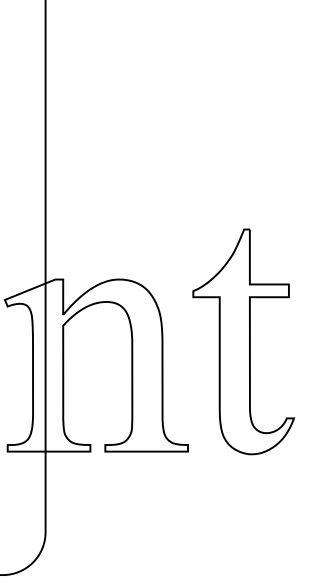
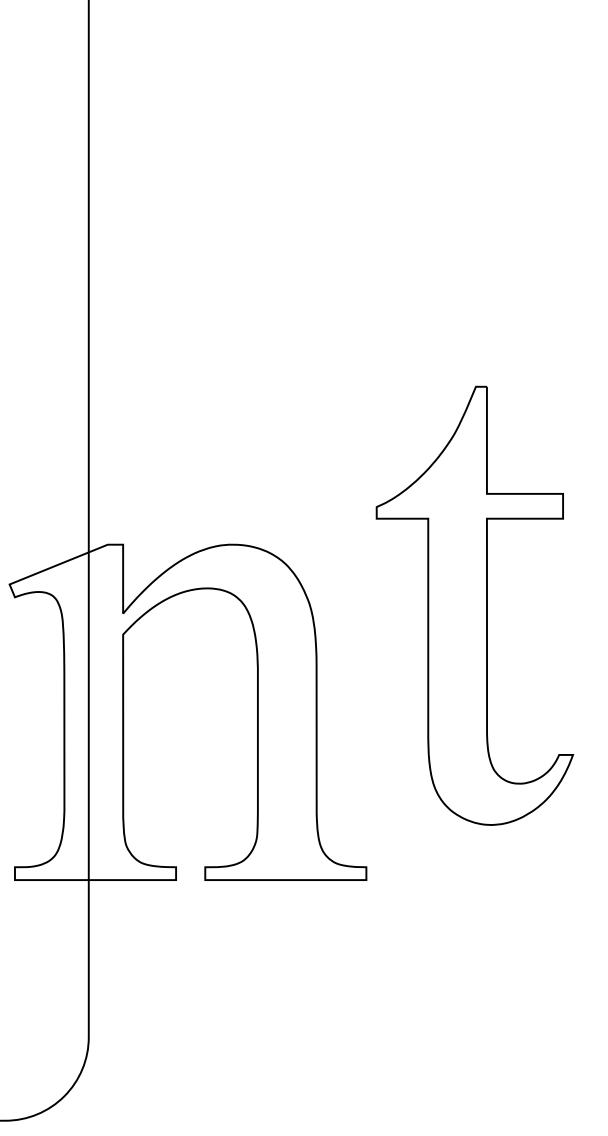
part: (243, 341) -> (474, 605), moved

